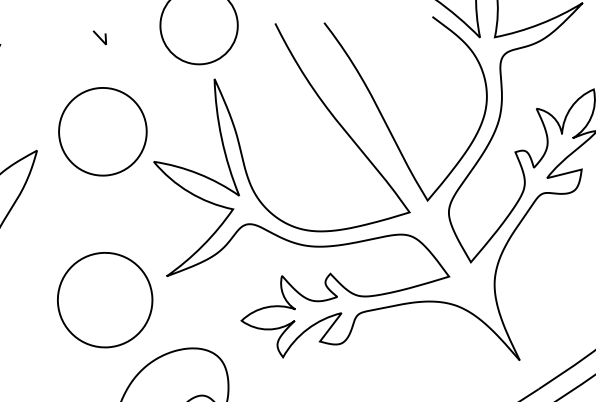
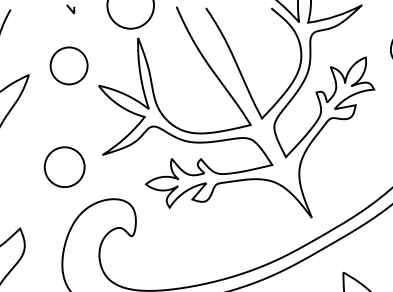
circle: (101, 131) -> (68, 65), size x0.7
circle: (104, 298) -> (64, 166), size x0.7

